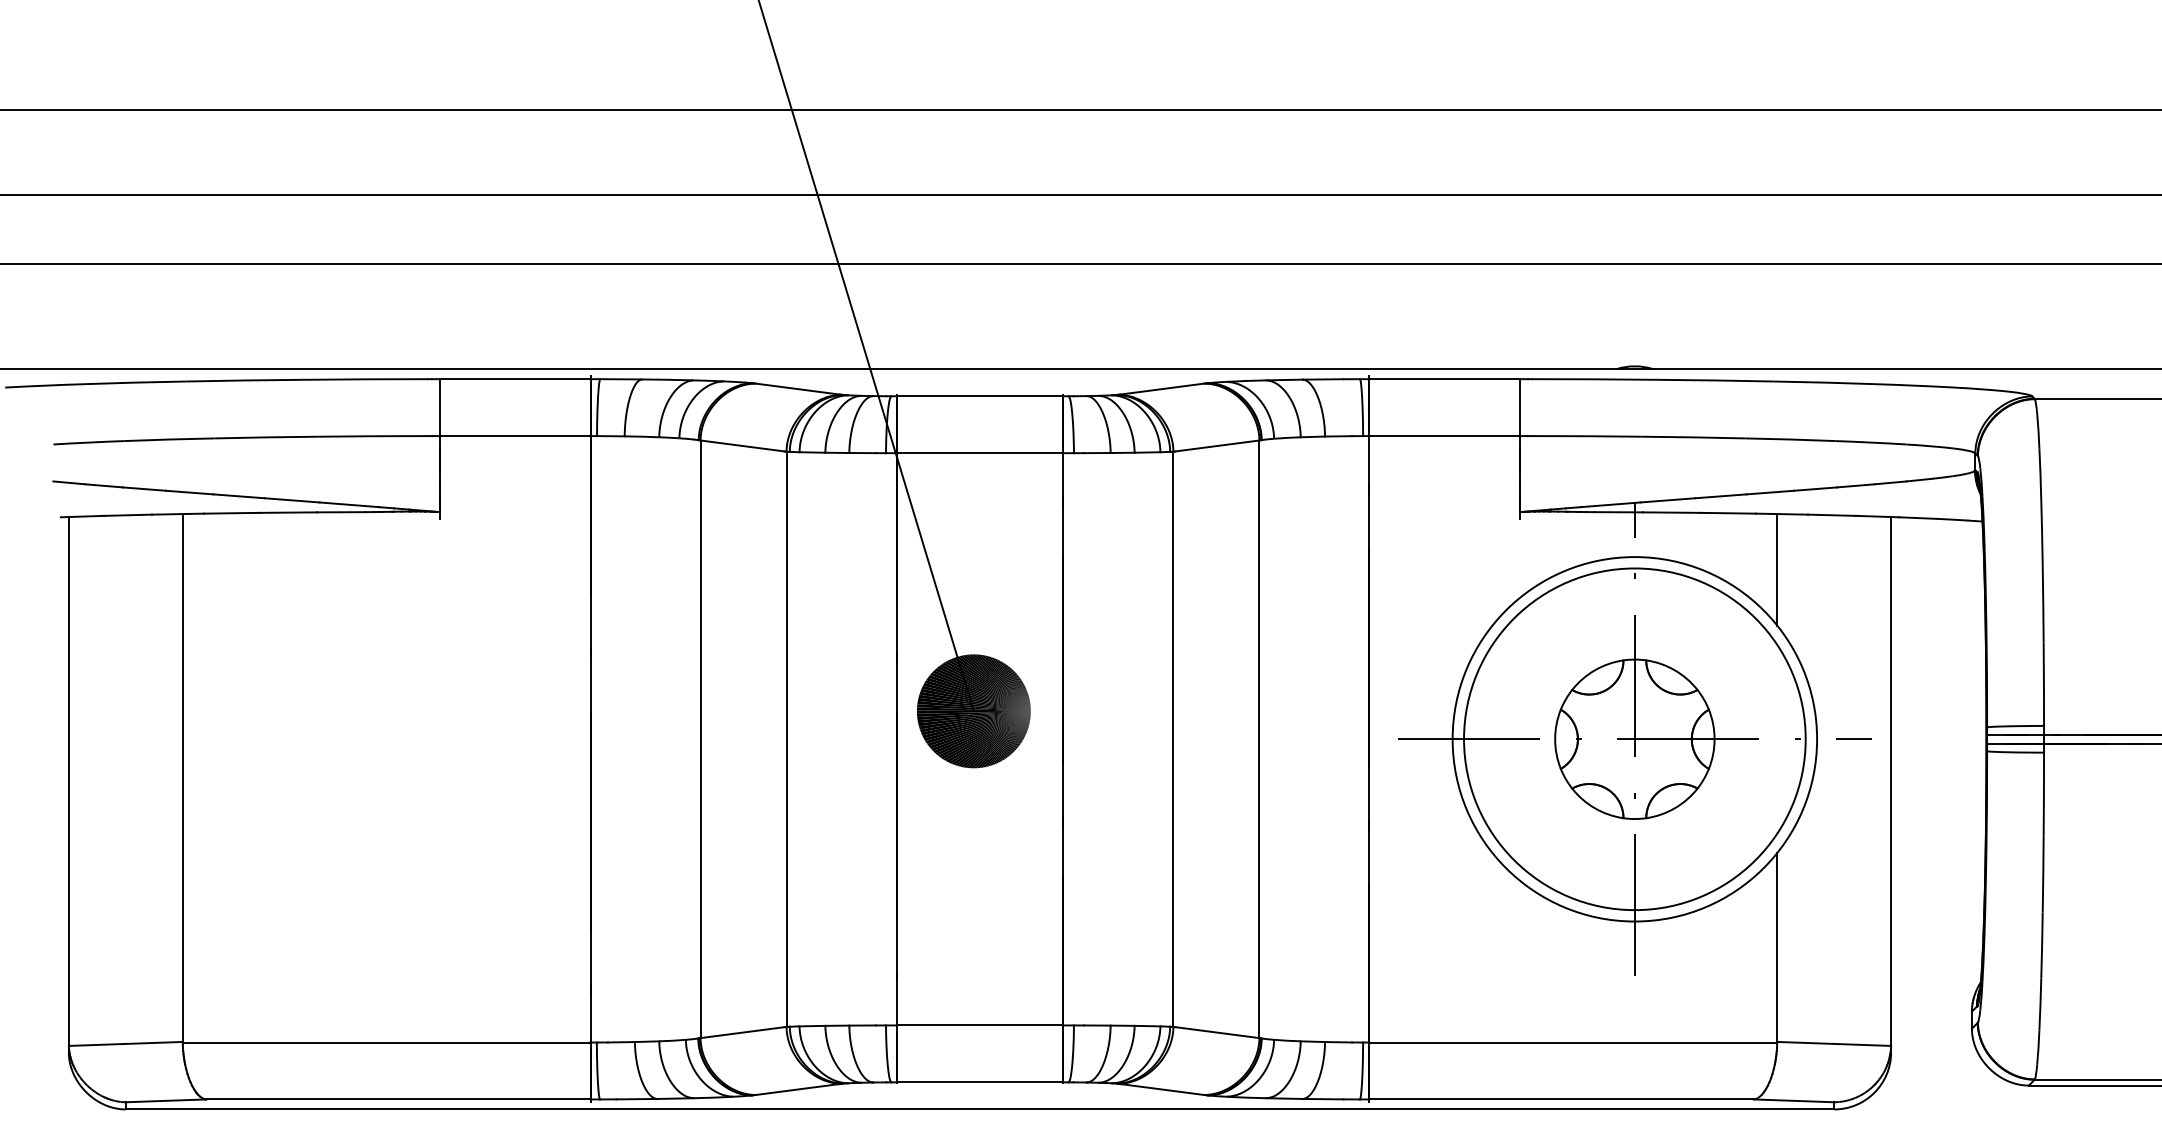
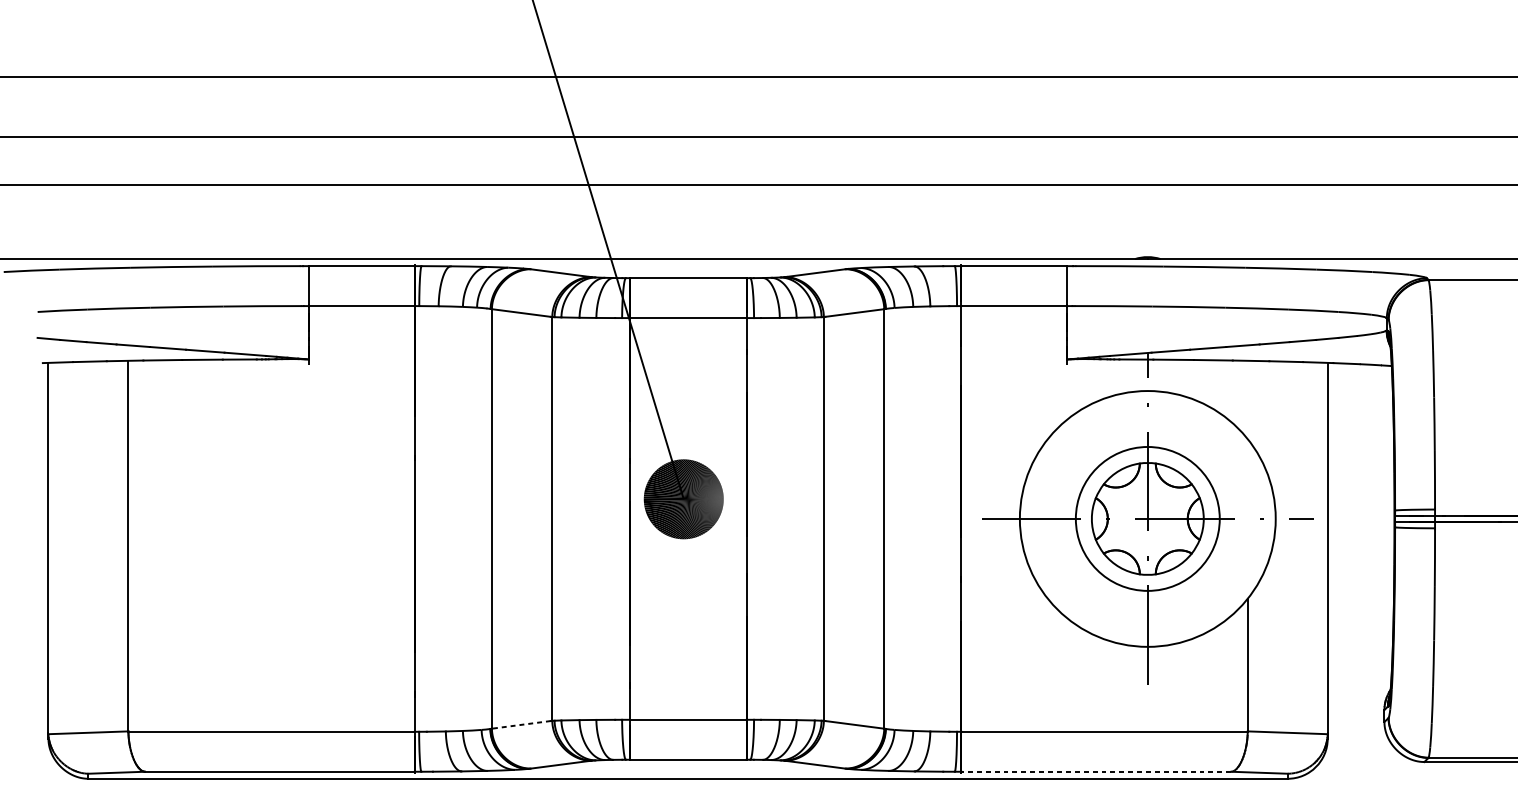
line: (1777, 569) -> (1247, 399), removed
circle: (1634, 739) -> (1147, 519), size x0.6
line: (742, 1032) -> (521, 724), solid -> dashed
line: (1561, 1099) -> (1096, 771), solid -> dashed

